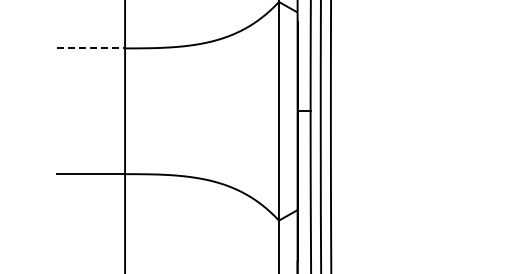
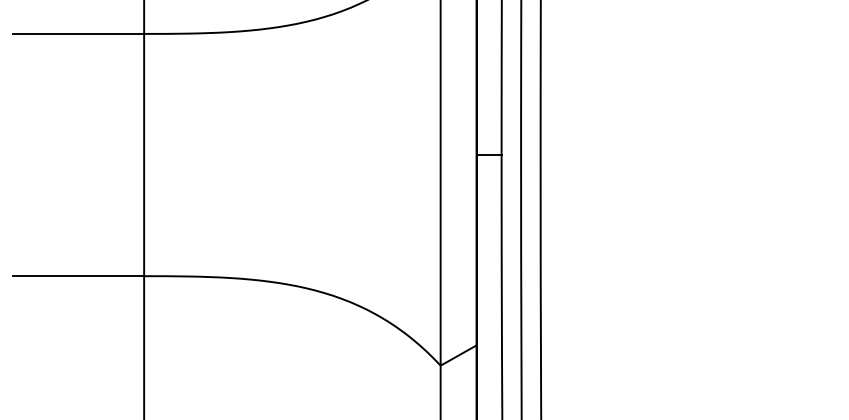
line: (91, 48) -> (79, 34), dashed -> solid

